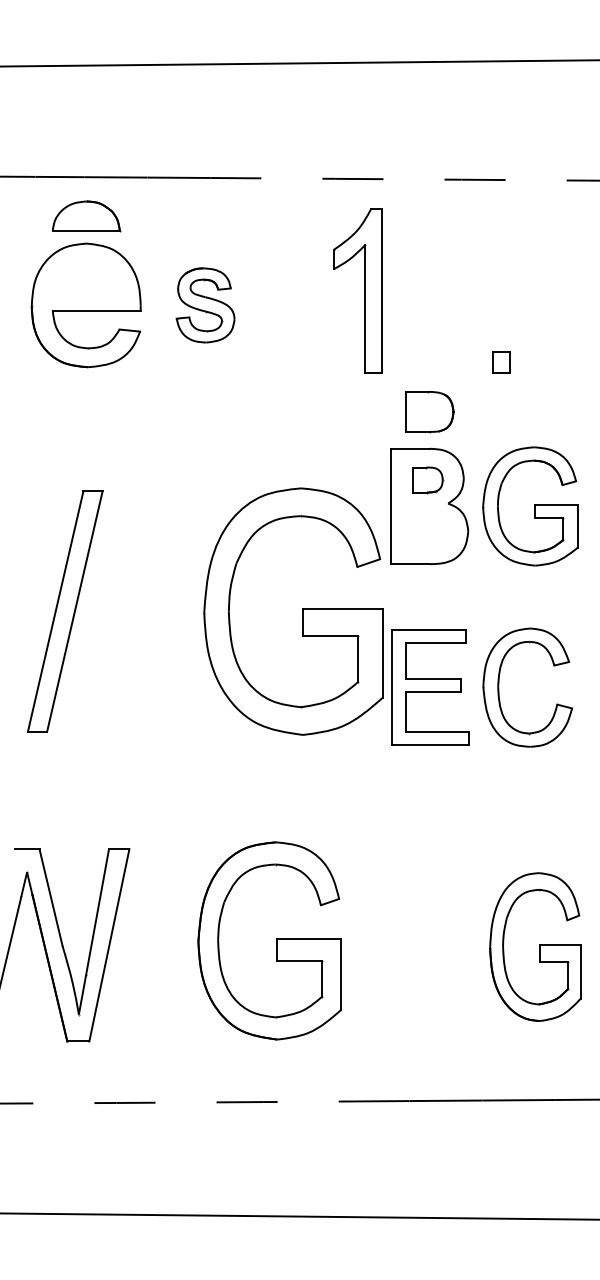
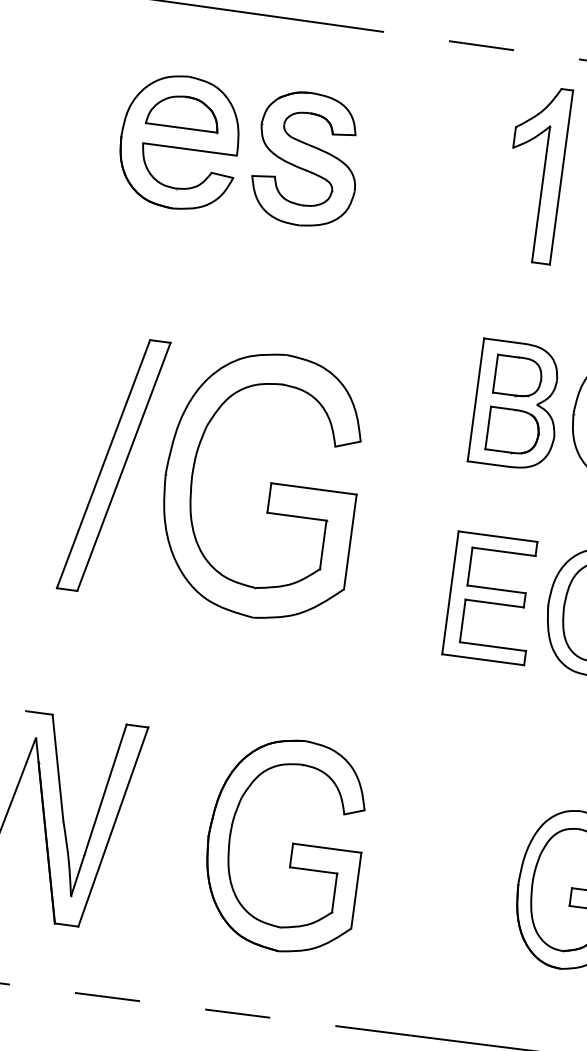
part: (86, 216) -> (183, 112), moved
part: (364, 290) -> (542, 174), moved
part: (205, 305) -> (306, 159), size x1.67
part: (429, 412) -> (512, 431), moved
part: (427, 480) -> (518, 377), size x1.43
part: (302, 611) -> (270, 486), moved

